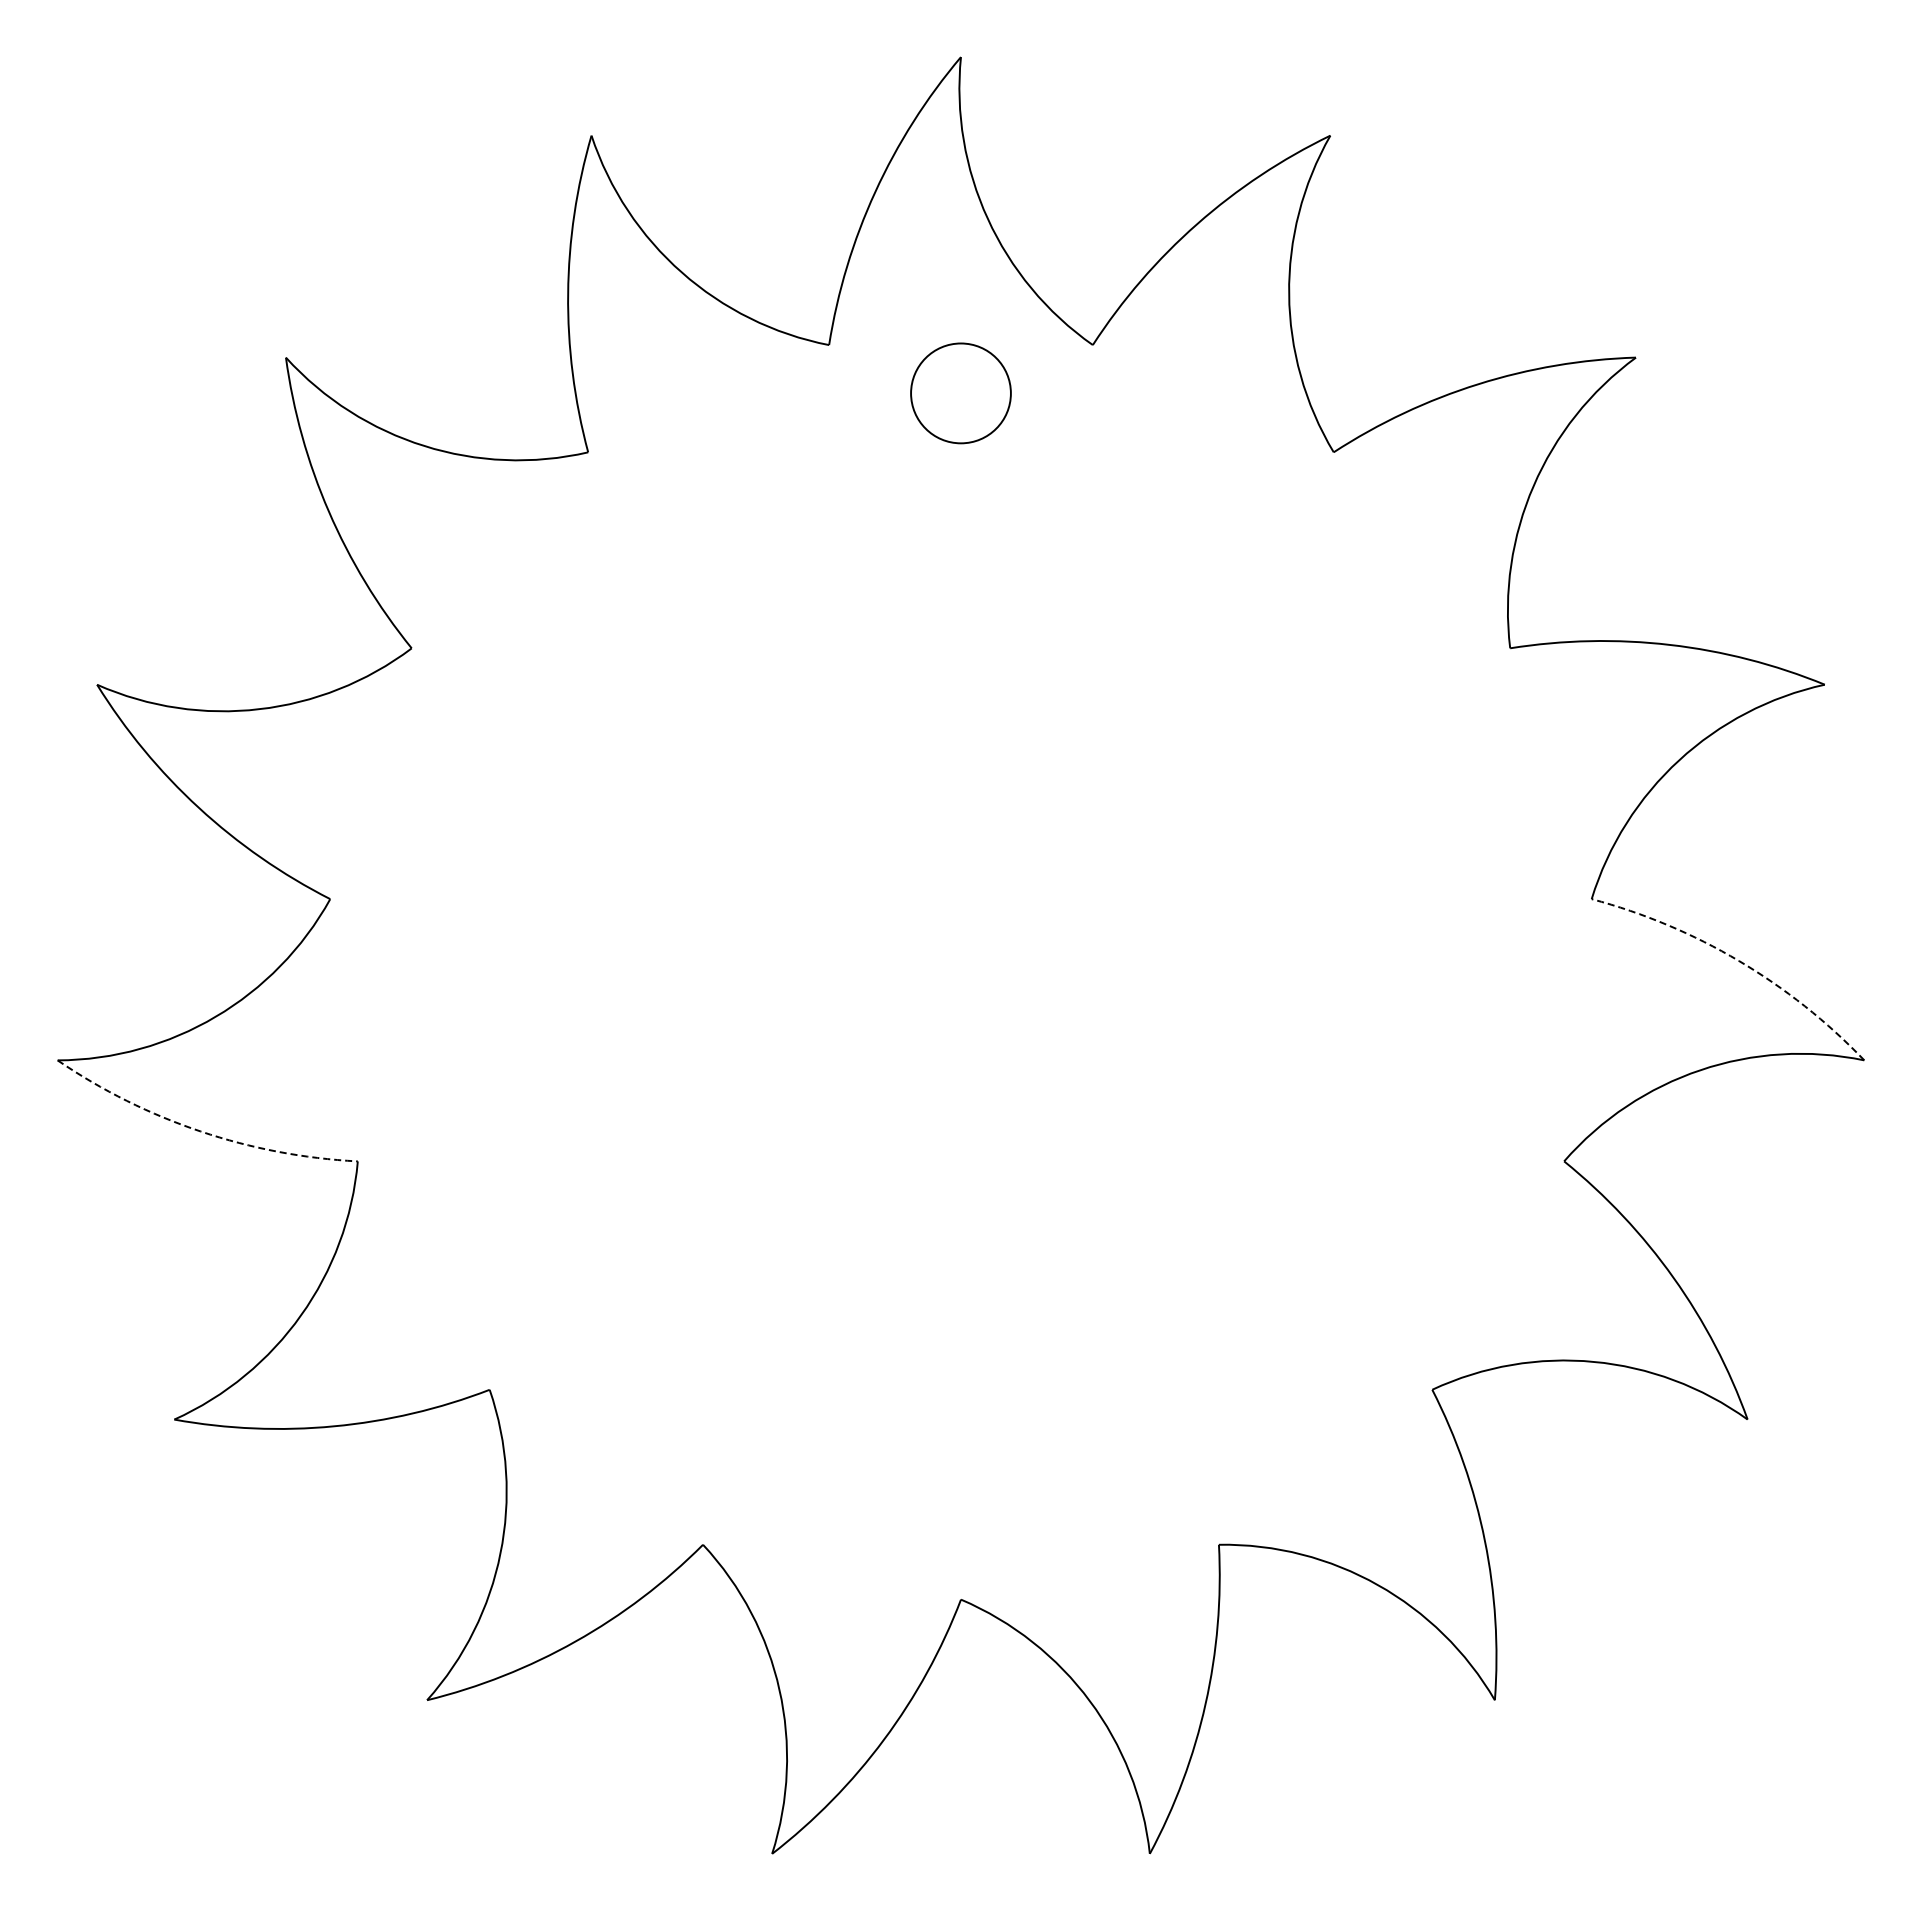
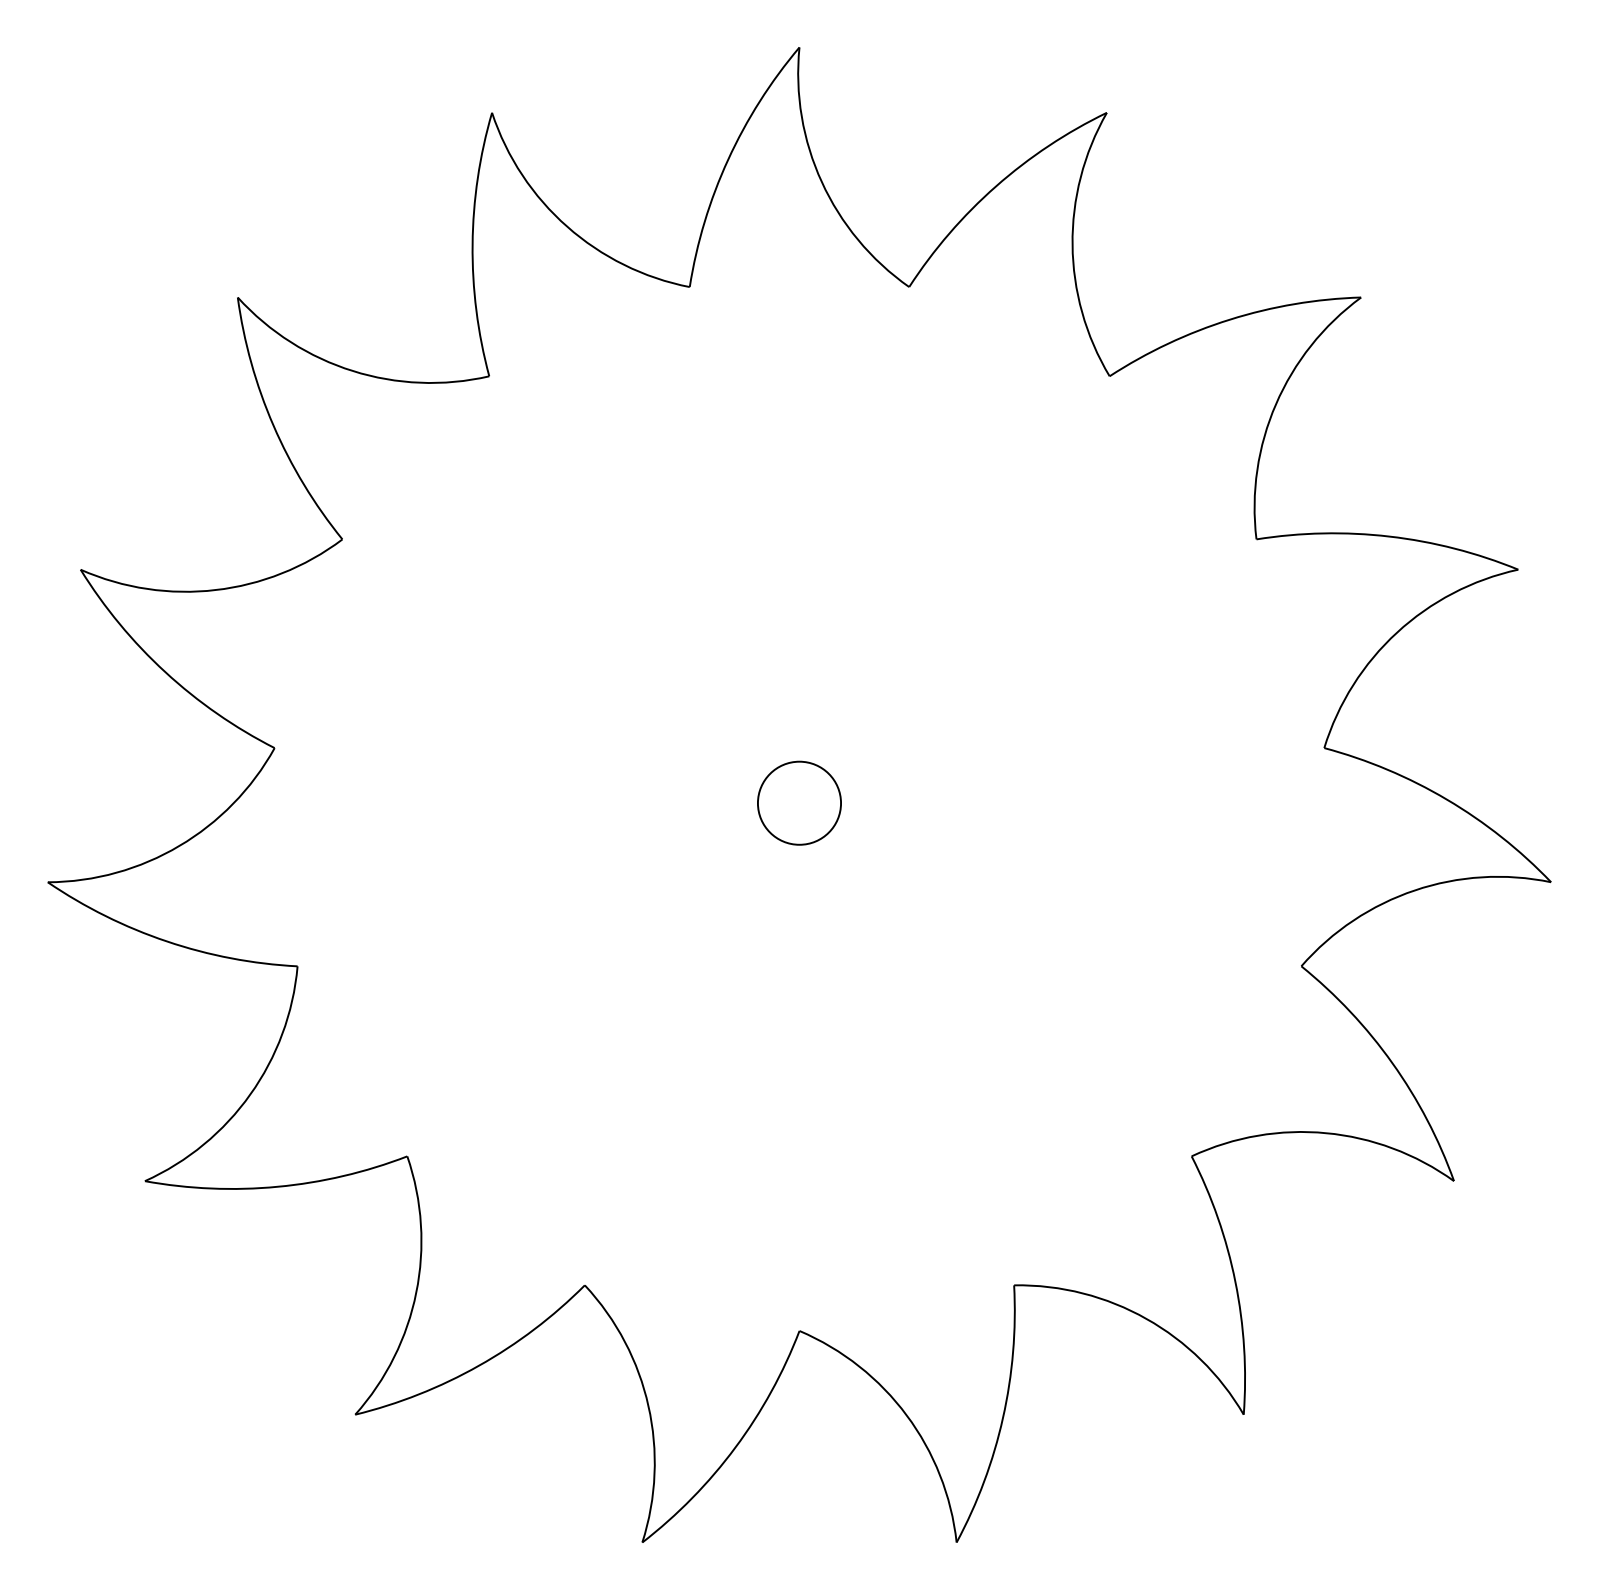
circle: (960, 393) -> (799, 803), moved
arc: (1739, 961) -> (1447, 799), dashed -> solid
arc: (200, 1131) -> (166, 941), dashed -> solid

